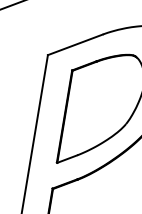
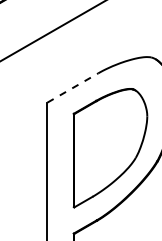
line: (76, 44) -> (73, 87), solid -> dashed

